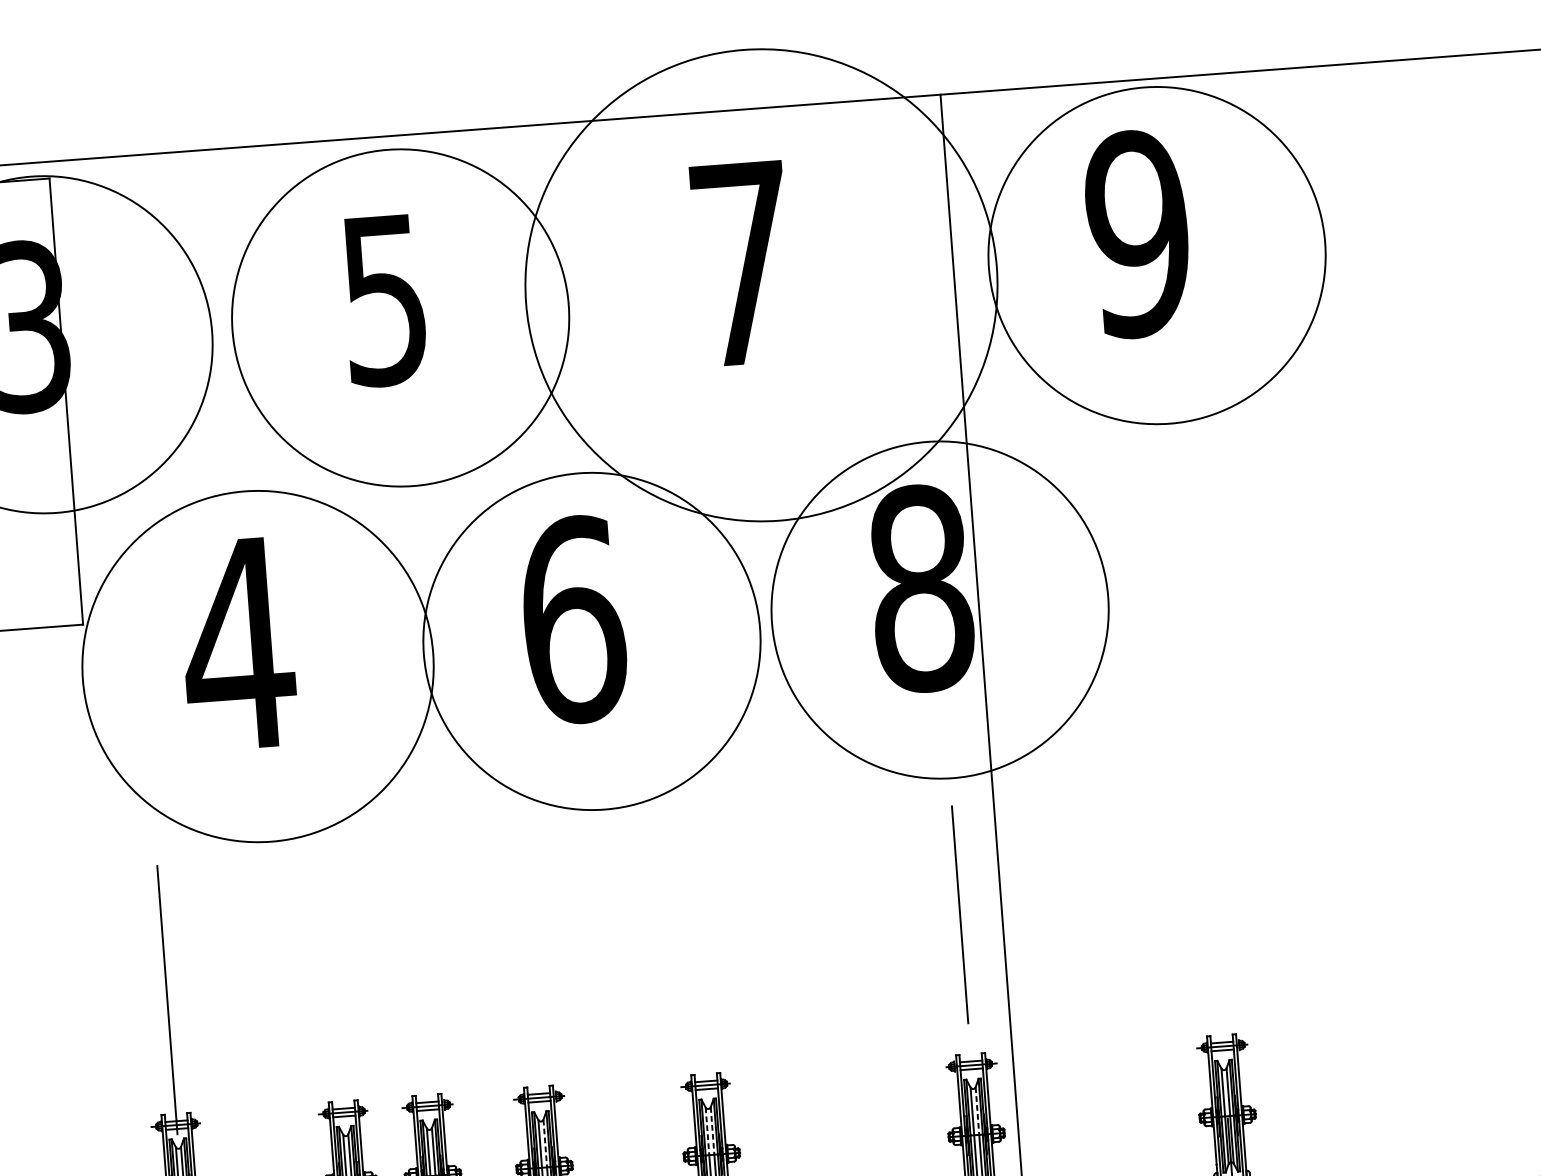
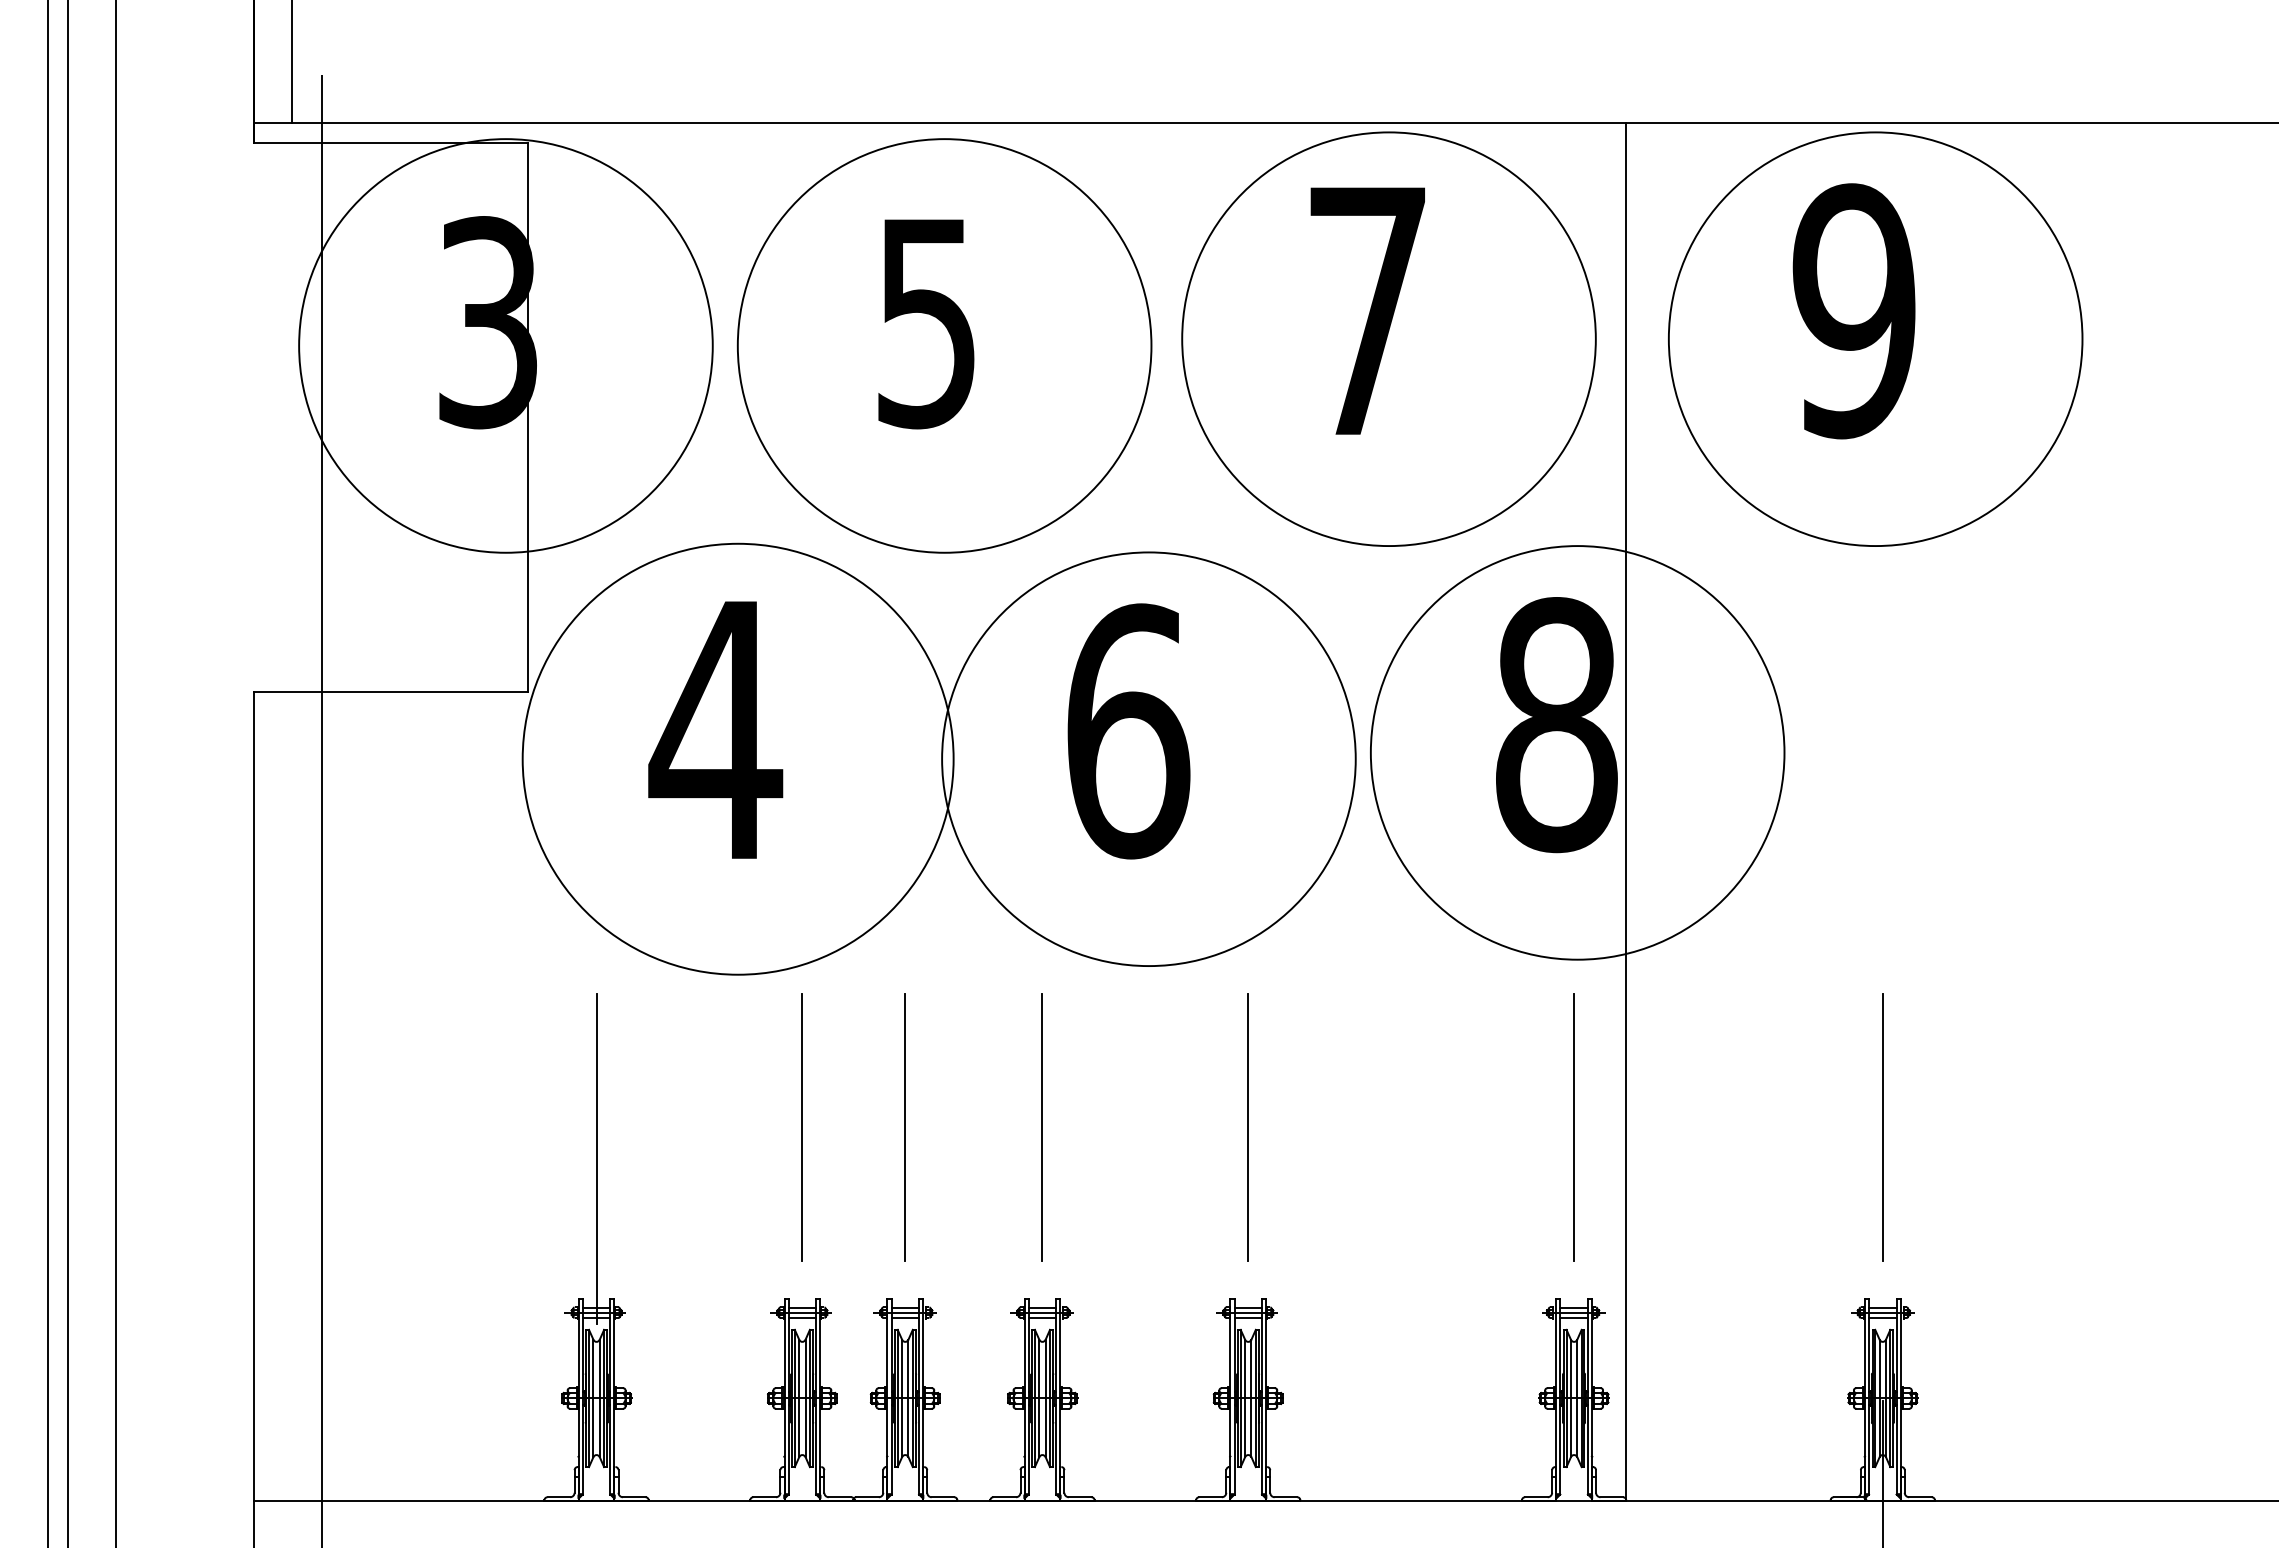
circle: (761, 285) -> (1388, 339), size x0.71
line: (1210, 895) -> (1882, 1127), added
line: (694, 934) -> (1247, 1127), added
line: (527, 947) -> (1042, 1127), added
line: (416, 955) -> (905, 1127), added
line: (332, 961) -> (802, 1127), added
line: (977, 1111) -> (1577, 1369), dashed -> solid
line: (707, 1131) -> (1245, 1369), dashed -> solid
line: (712, 1131) -> (1251, 1369), dashed -> solid
line: (545, 1143) -> (1045, 1369), dashed -> solid

